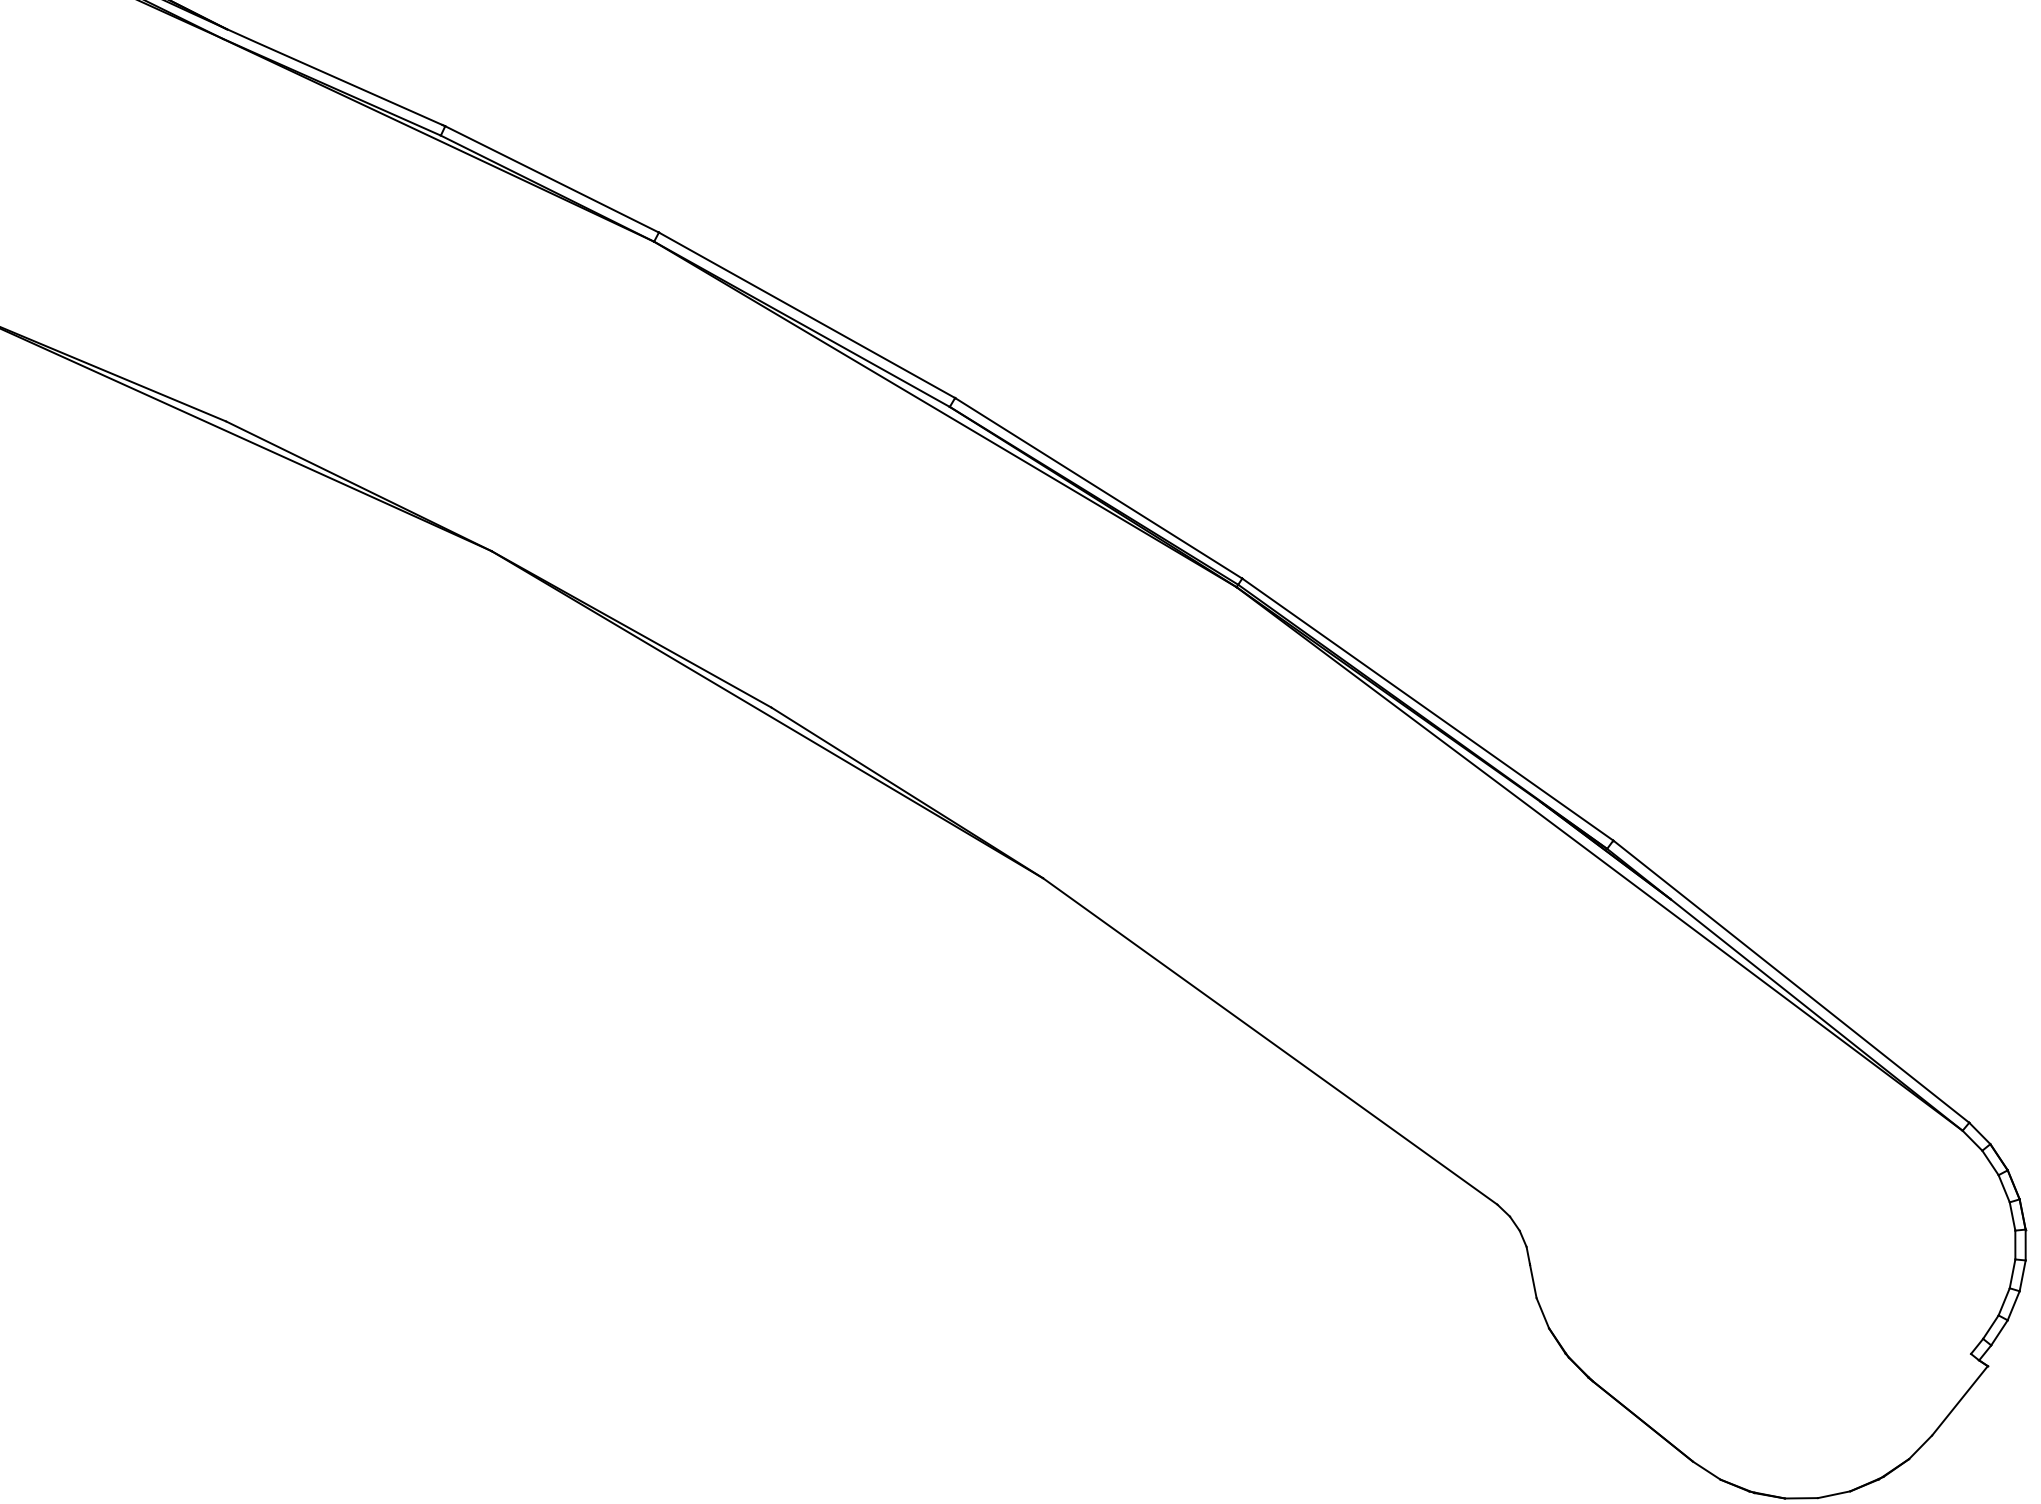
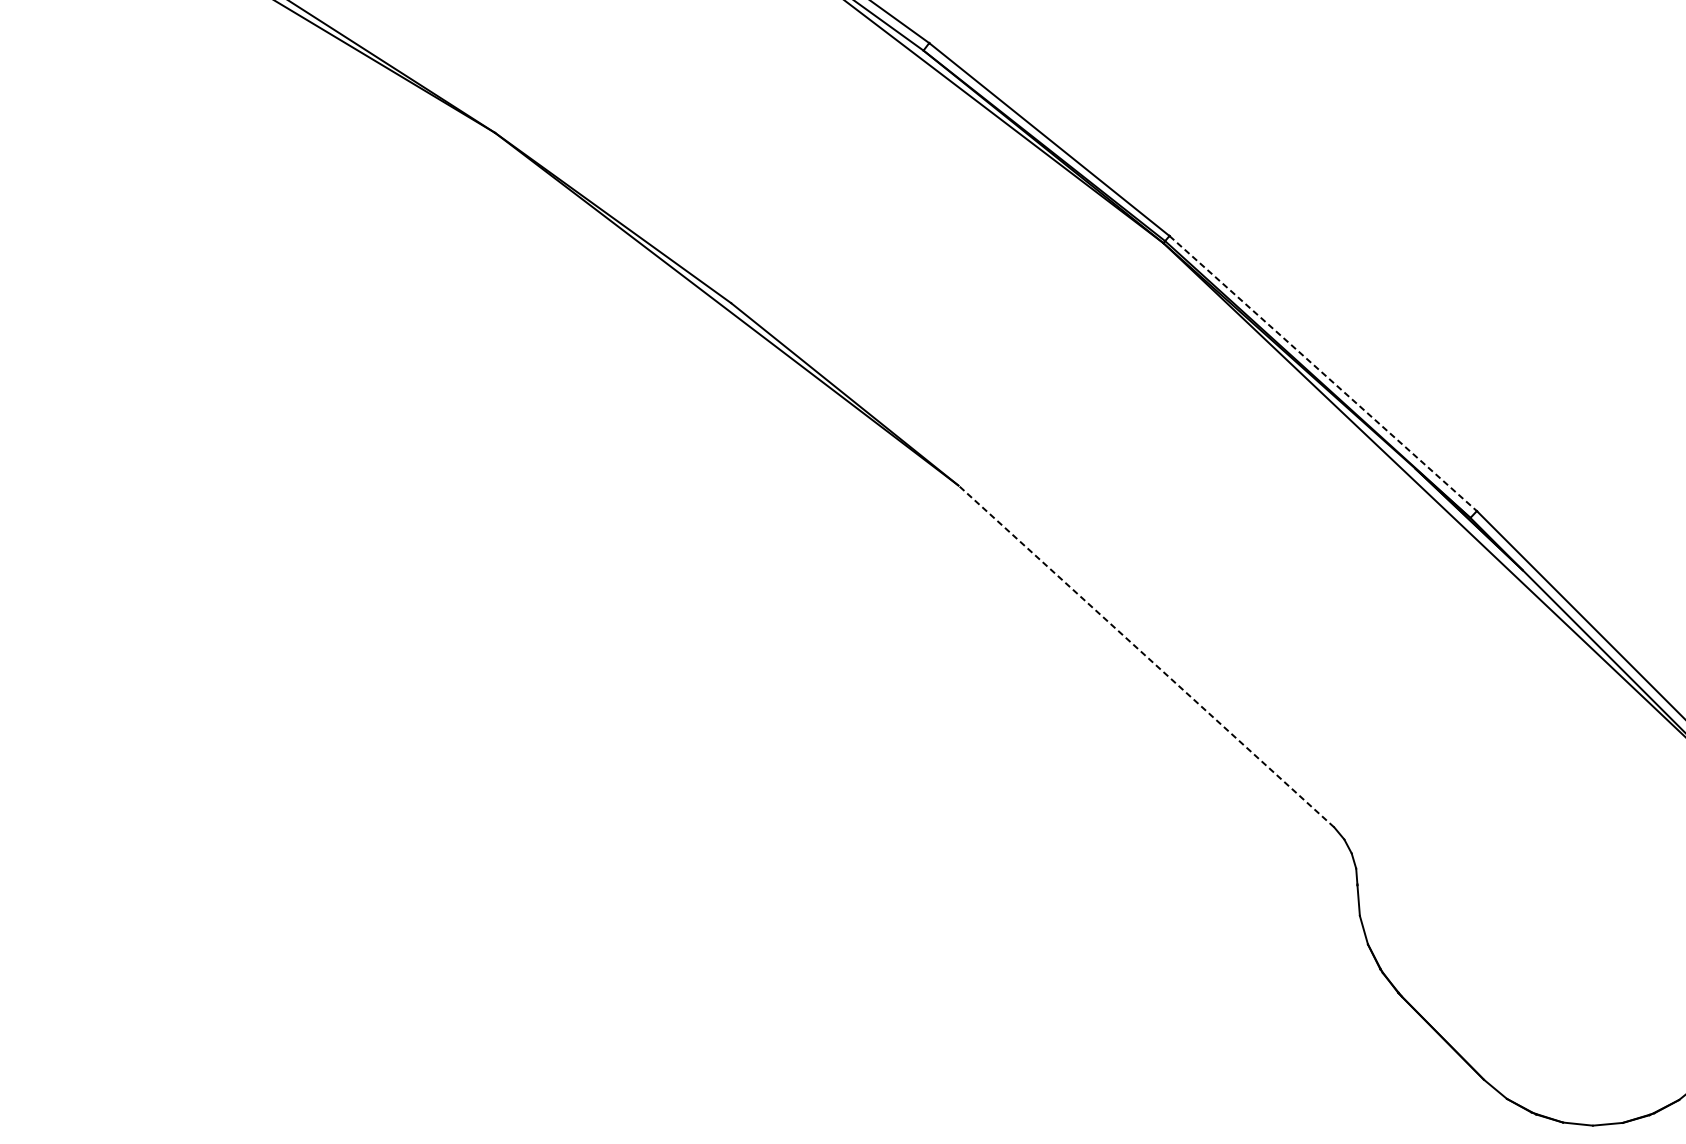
line: (1428, 709) -> (1323, 373), solid -> dashed
line: (1270, 1041) -> (1146, 656), solid -> dashed

